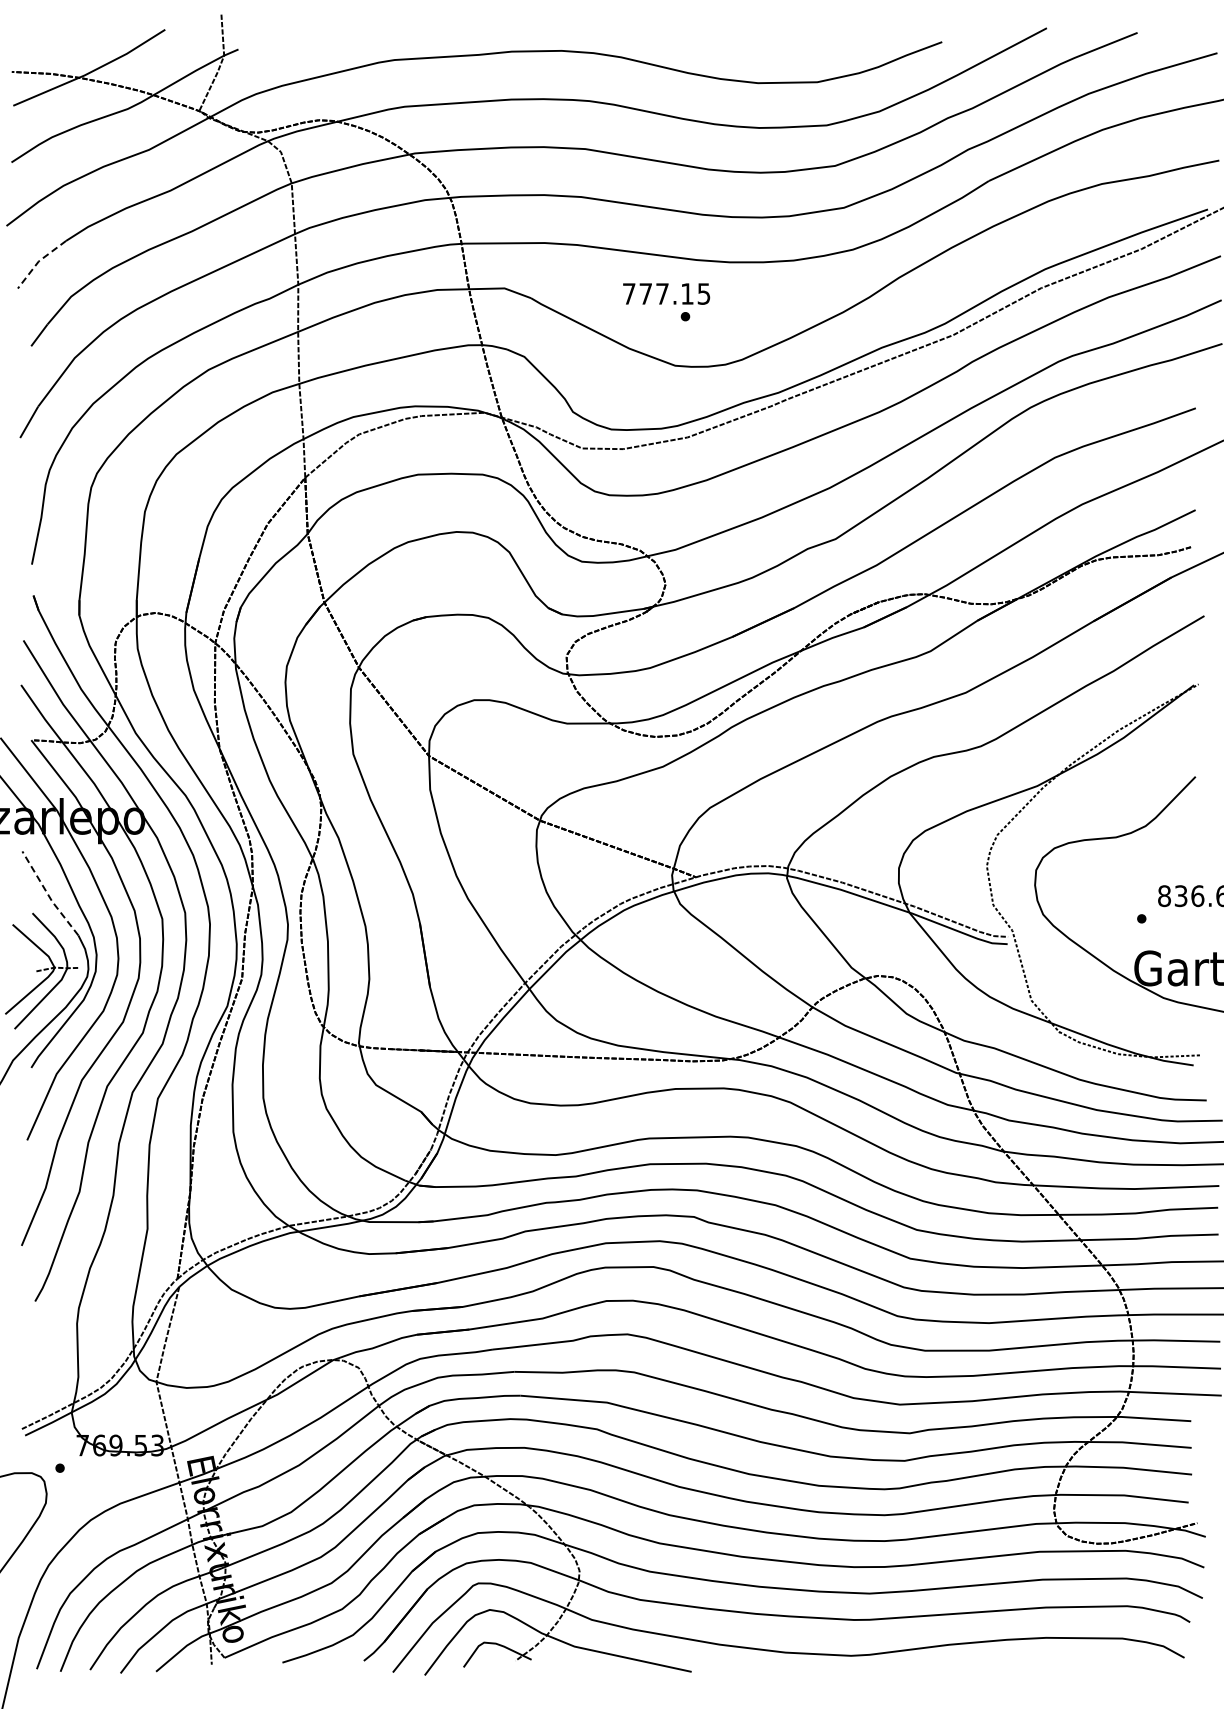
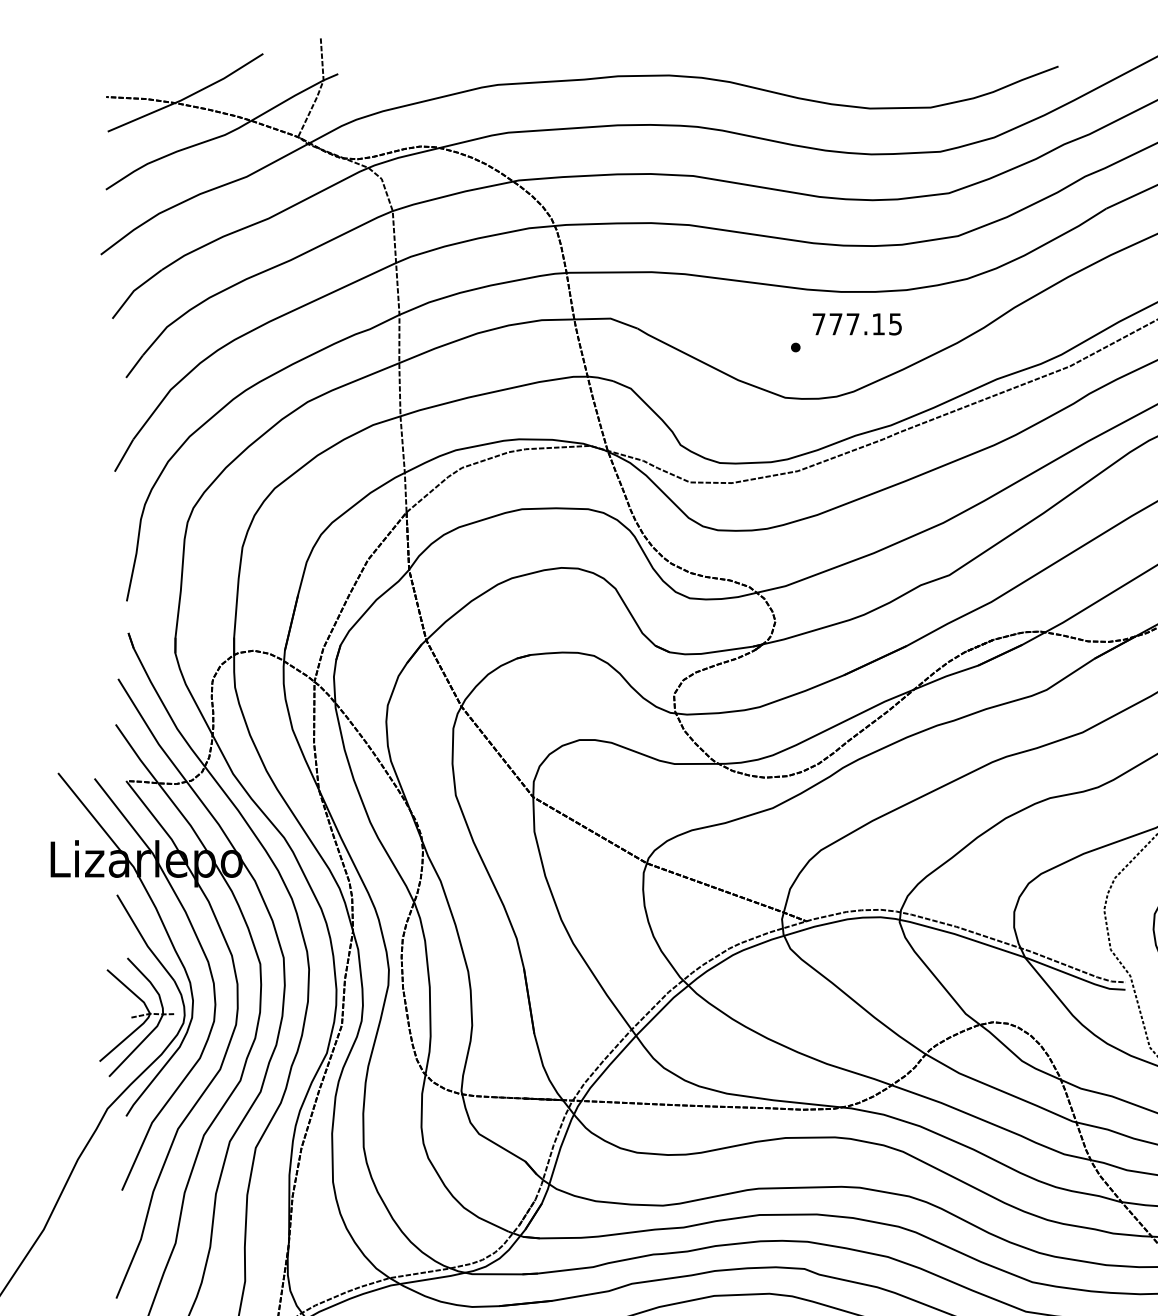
line: (38, 261) -> (133, 291), dashed -> solid
text: (666, 293) -> (857, 323), moved
line: (48, 894) -> (143, 938), dashed -> solid

